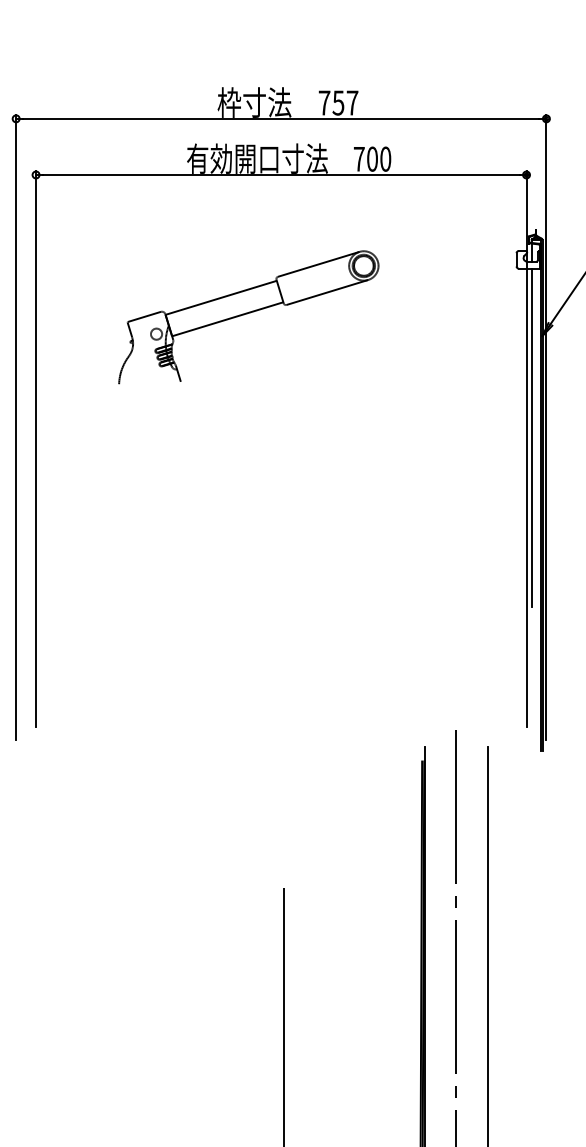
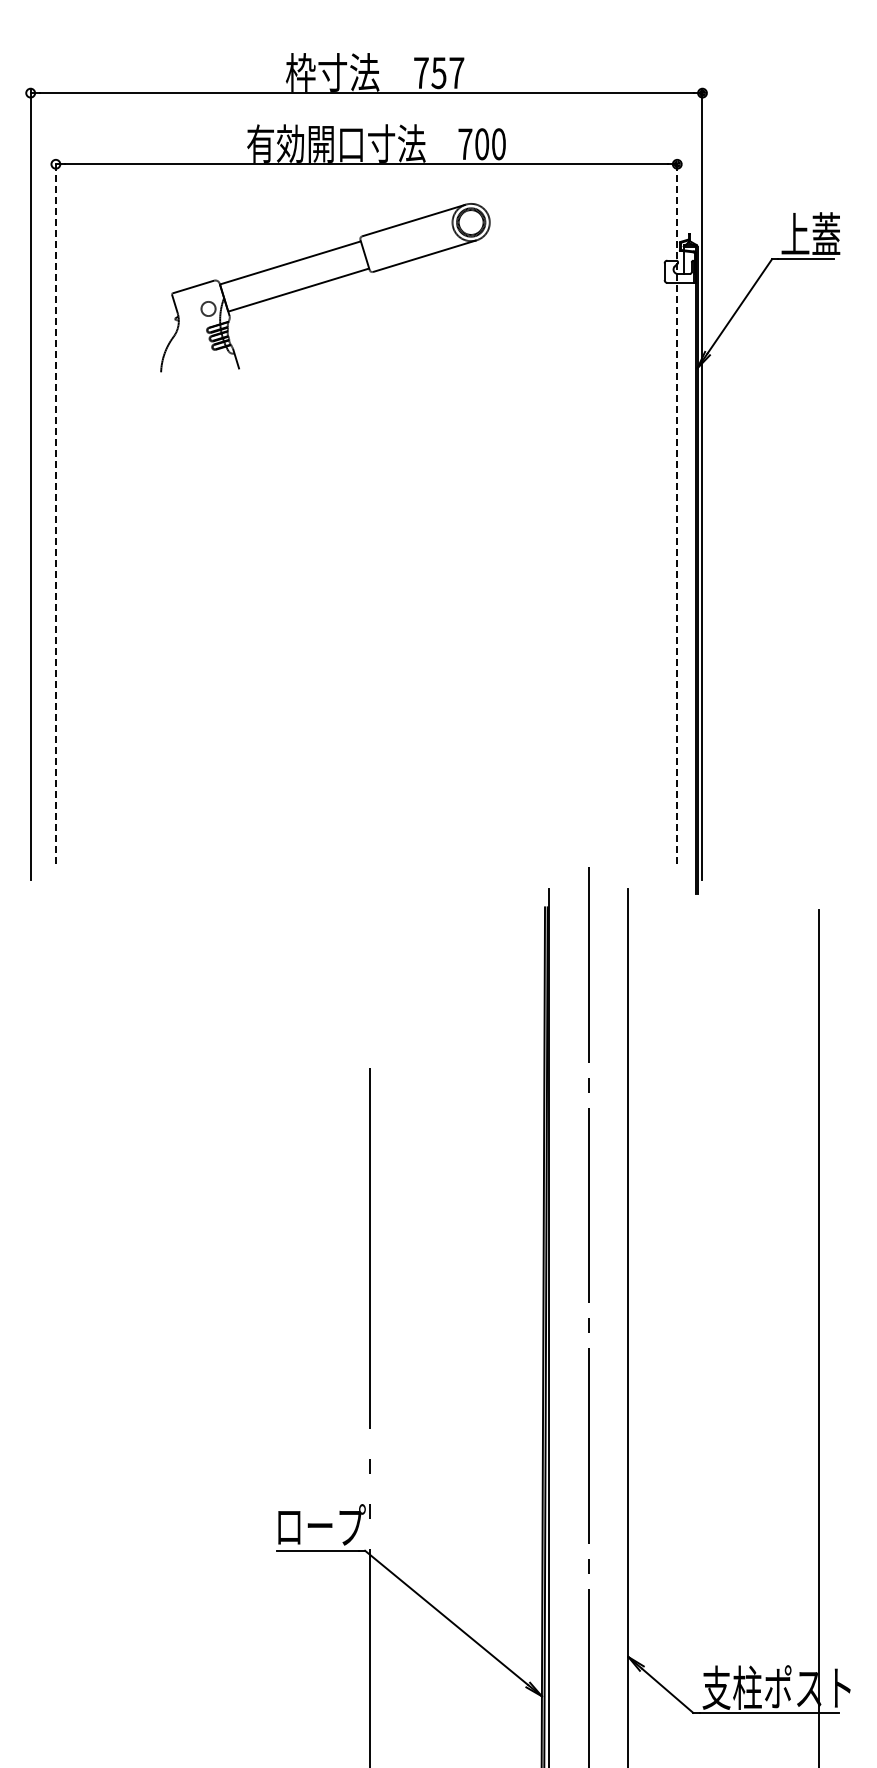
part: (248, 317) -> (325, 287), moved
line: (531, 437) -> (683, 496), removed
line: (35, 449) -> (55, 511), solid -> dashed
line: (526, 449) -> (677, 511), solid -> dashed

